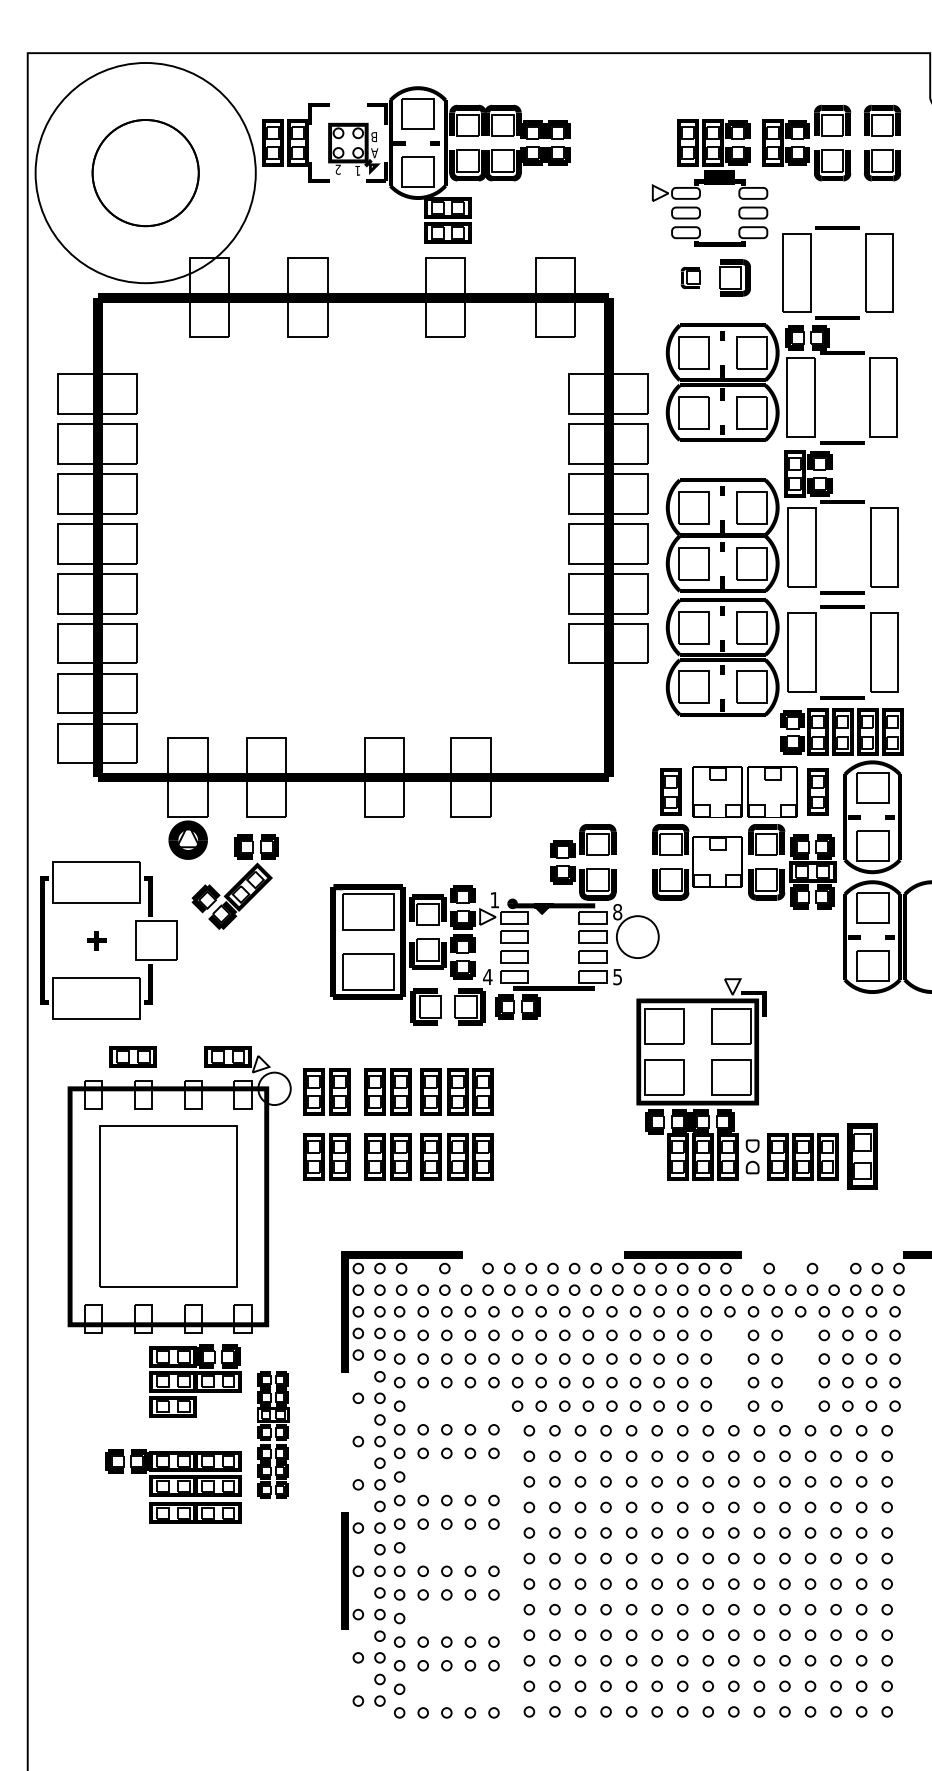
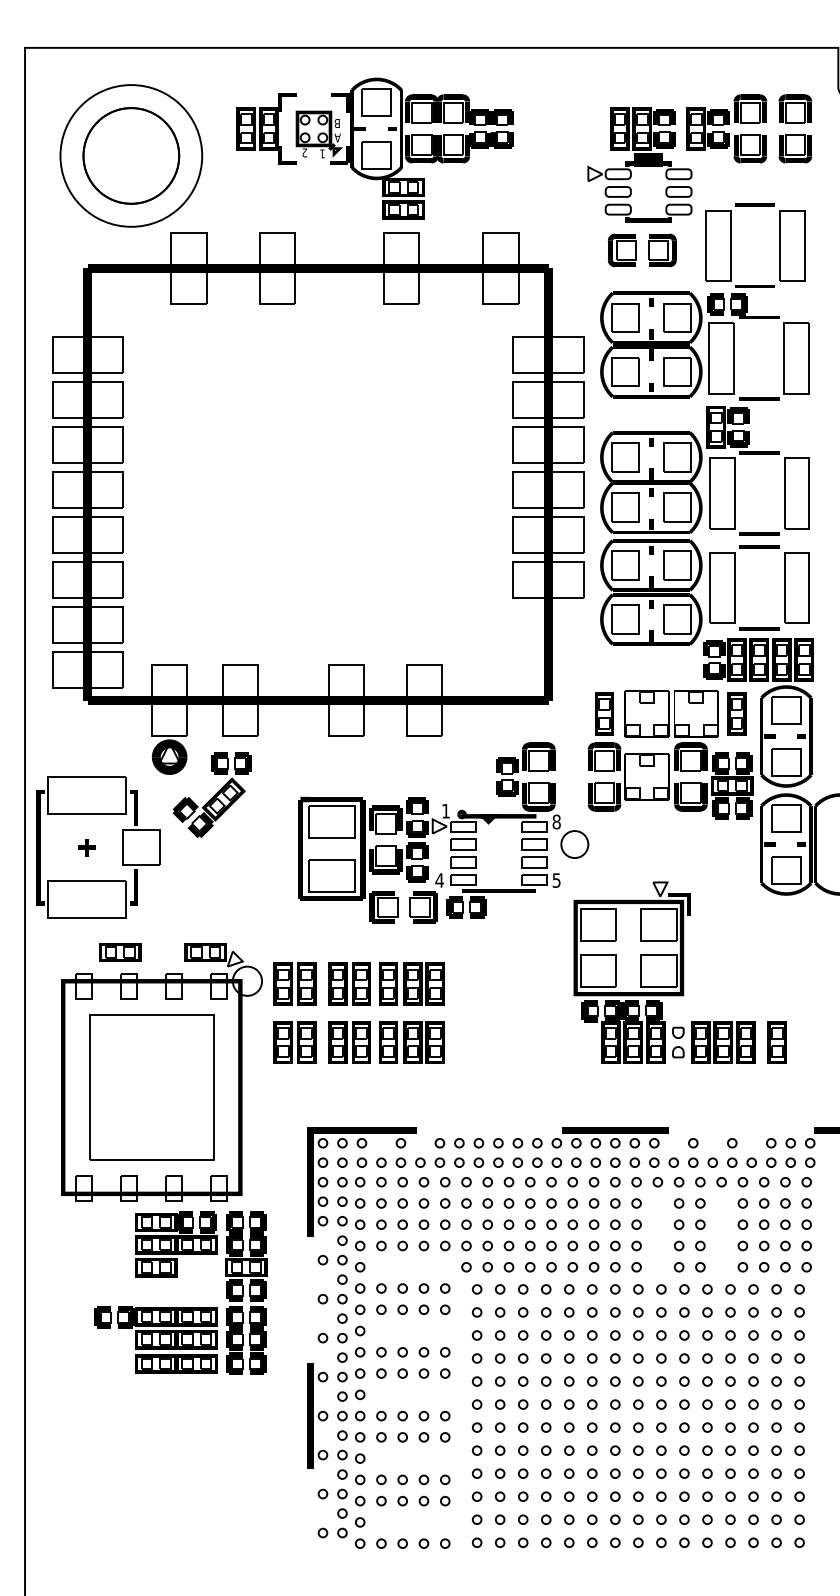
circle: (145, 172) -> (131, 155), size x0.71
part: (689, 277) -> (621, 250), size x1.67
circle: (637, 937) -> (574, 844), size x0.71
part: (861, 1156) -> (776, 1042), size x0.71
part: (273, 1434) -> (246, 1292), size x1.43

